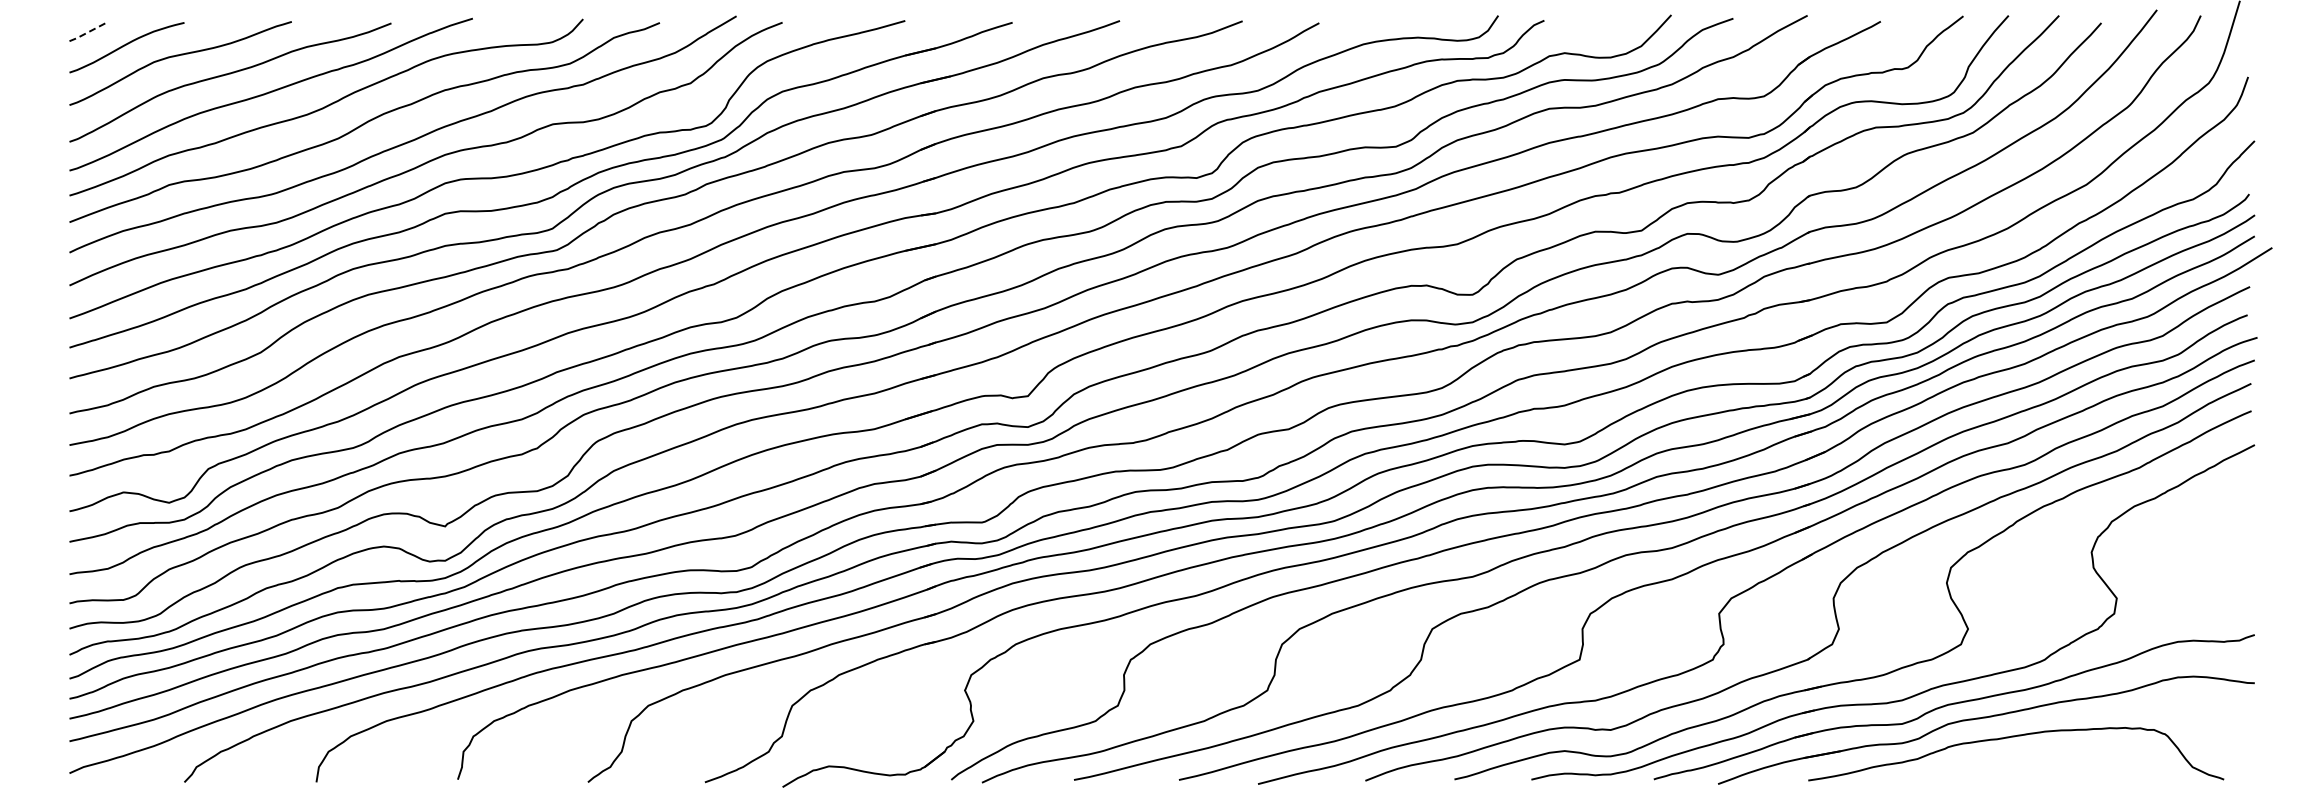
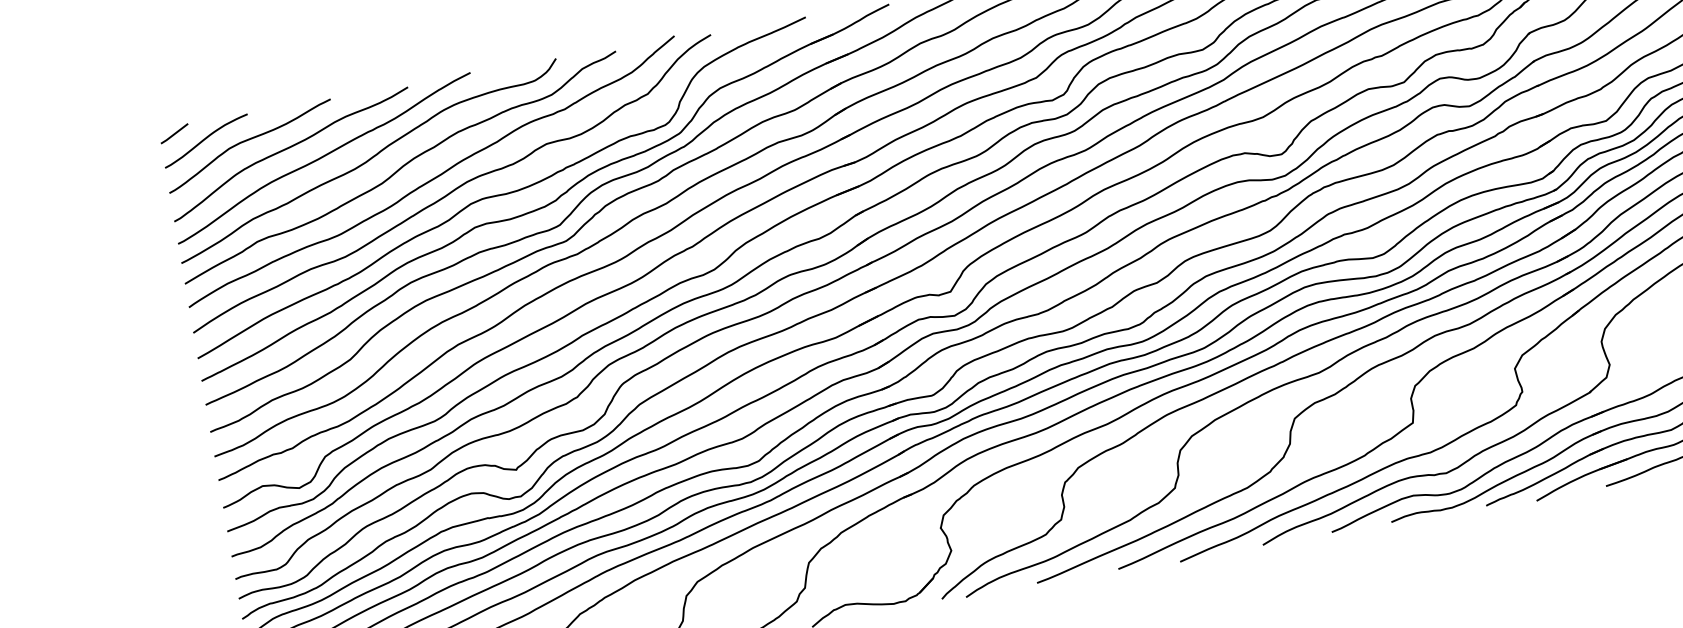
line: (88, 32) -> (174, 134), dashed -> solid

